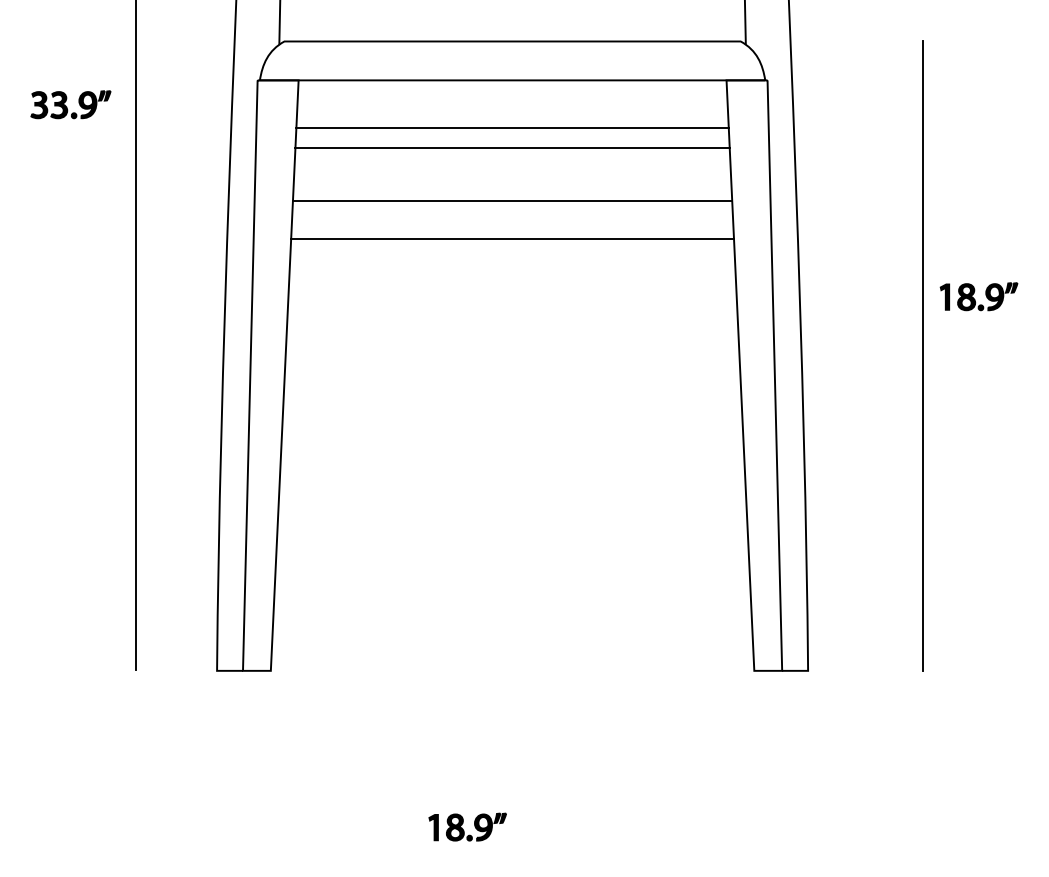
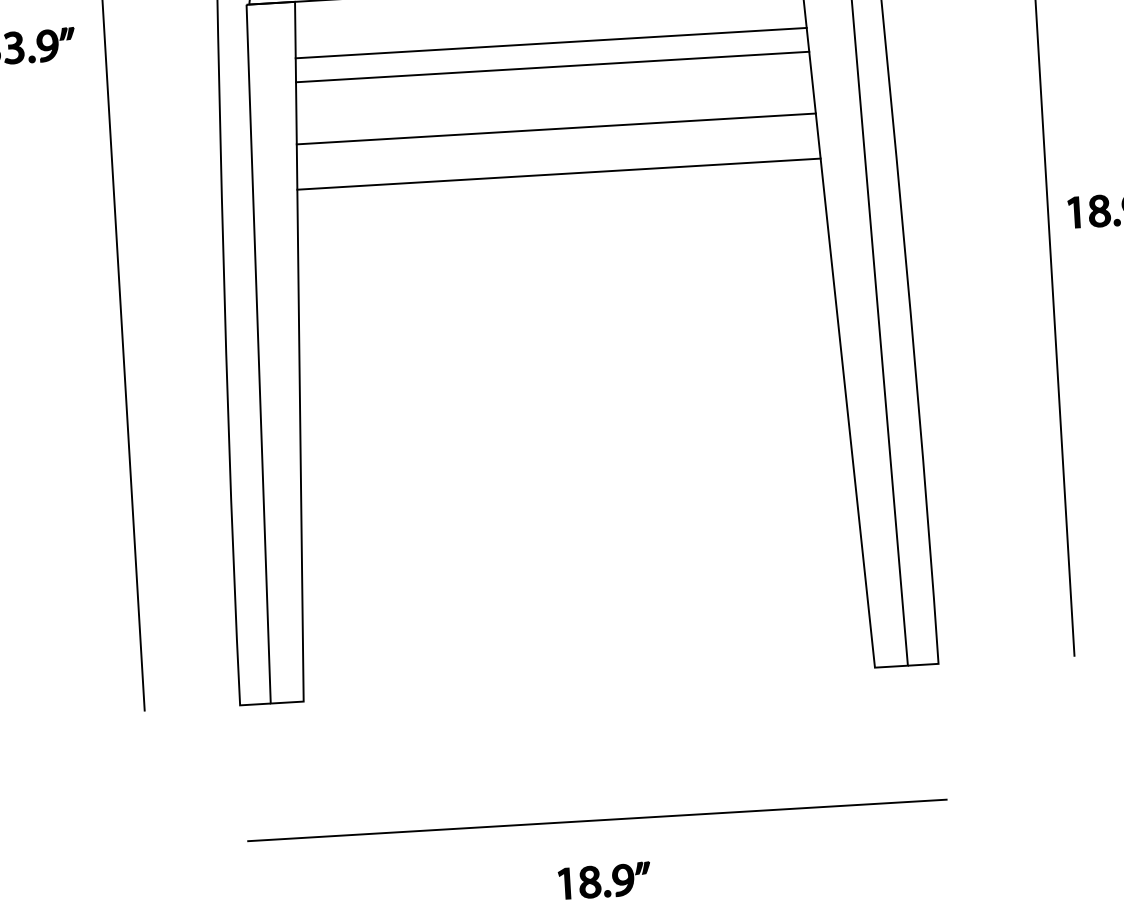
line: (512, 785) -> (597, 820), added
part: (467, 826) -> (604, 880), moved

